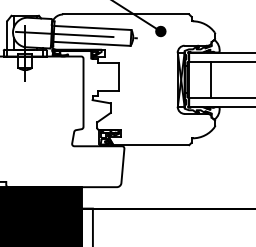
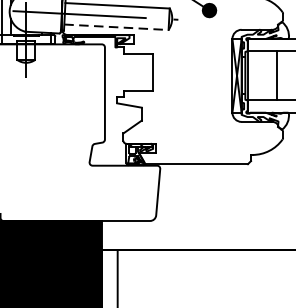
line: (92, 43) -> (117, 26), solid -> dashed

